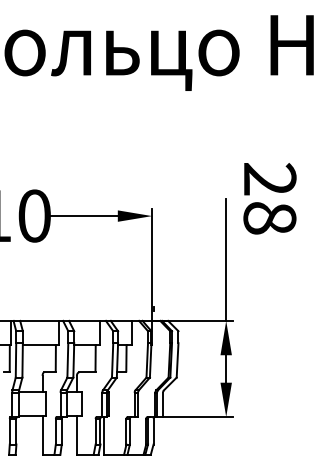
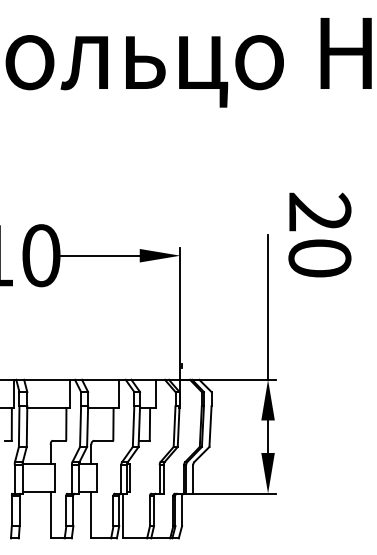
text: (269, 218) -> (319, 258), 28 -> 20

